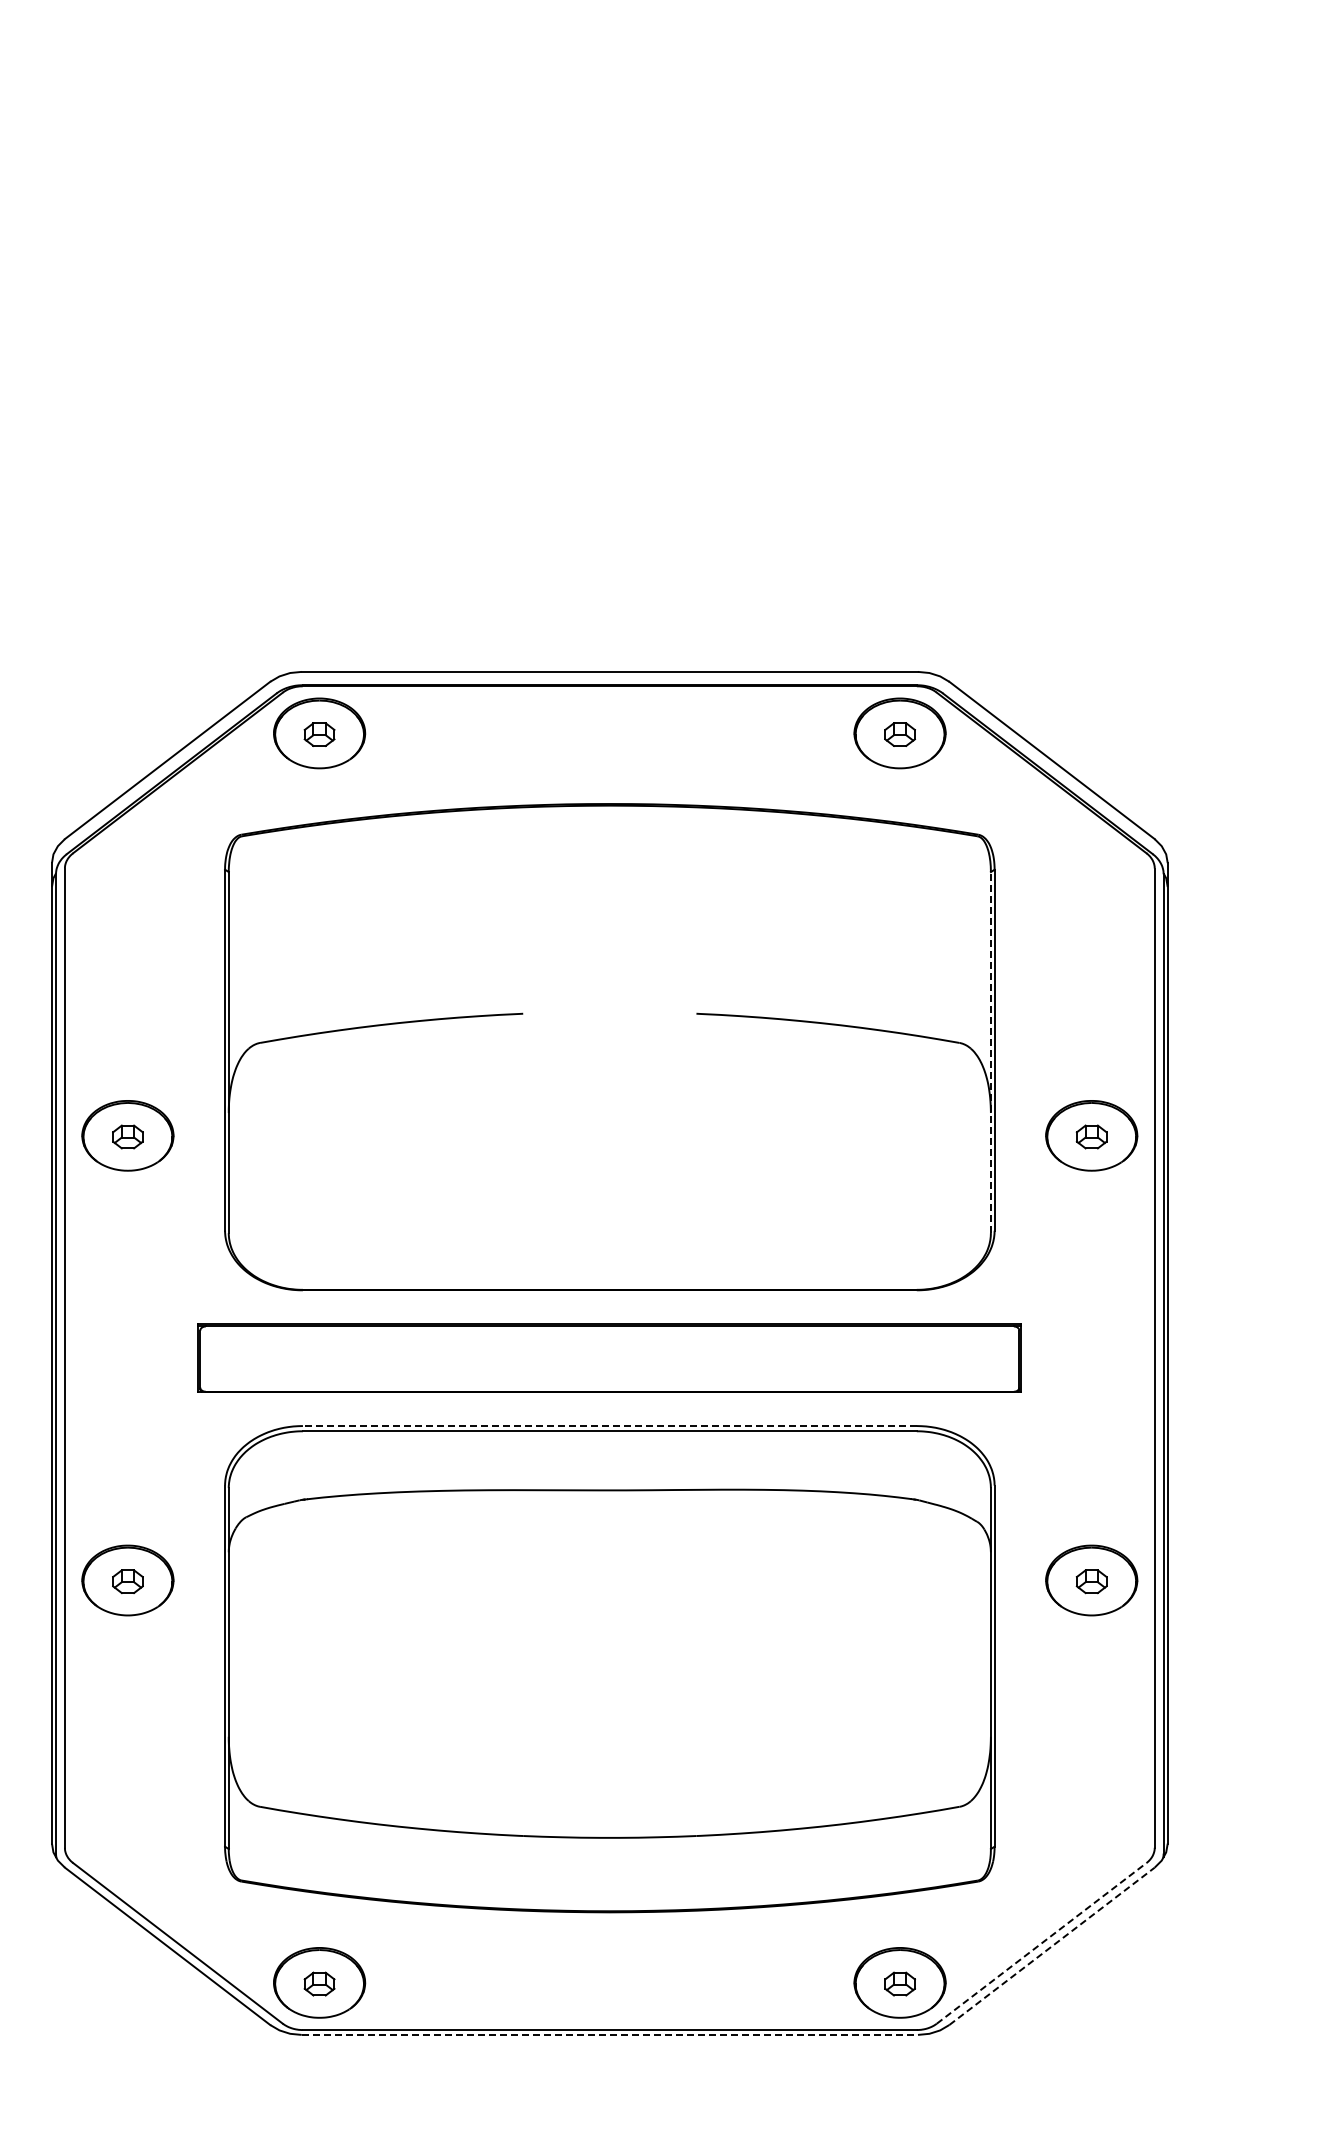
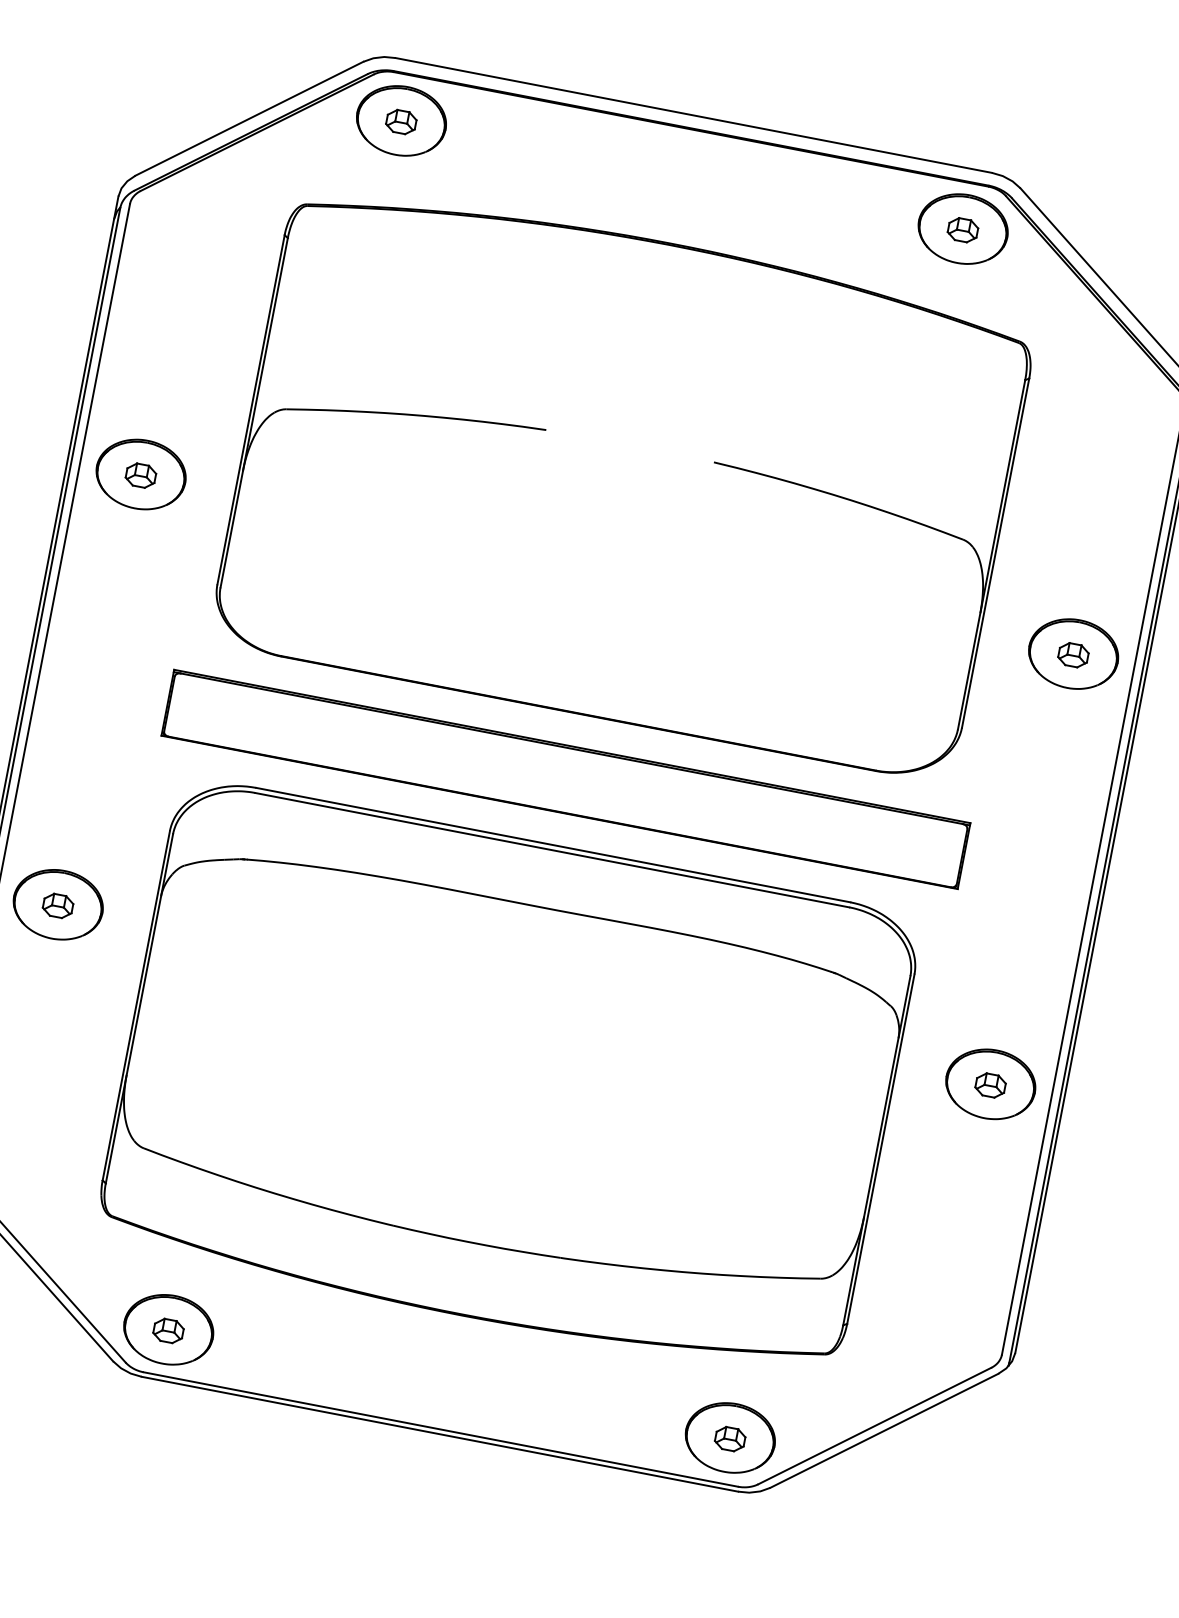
line: (990, 1052) -> (991, 554), dashed -> solid
line: (609, 1426) -> (552, 845), dashed -> solid
line: (1042, 1943) -> (875, 1426), dashed -> solid
line: (1052, 1946) -> (884, 1431), dashed -> solid
line: (610, 2034) -> (440, 1433), dashed -> solid

